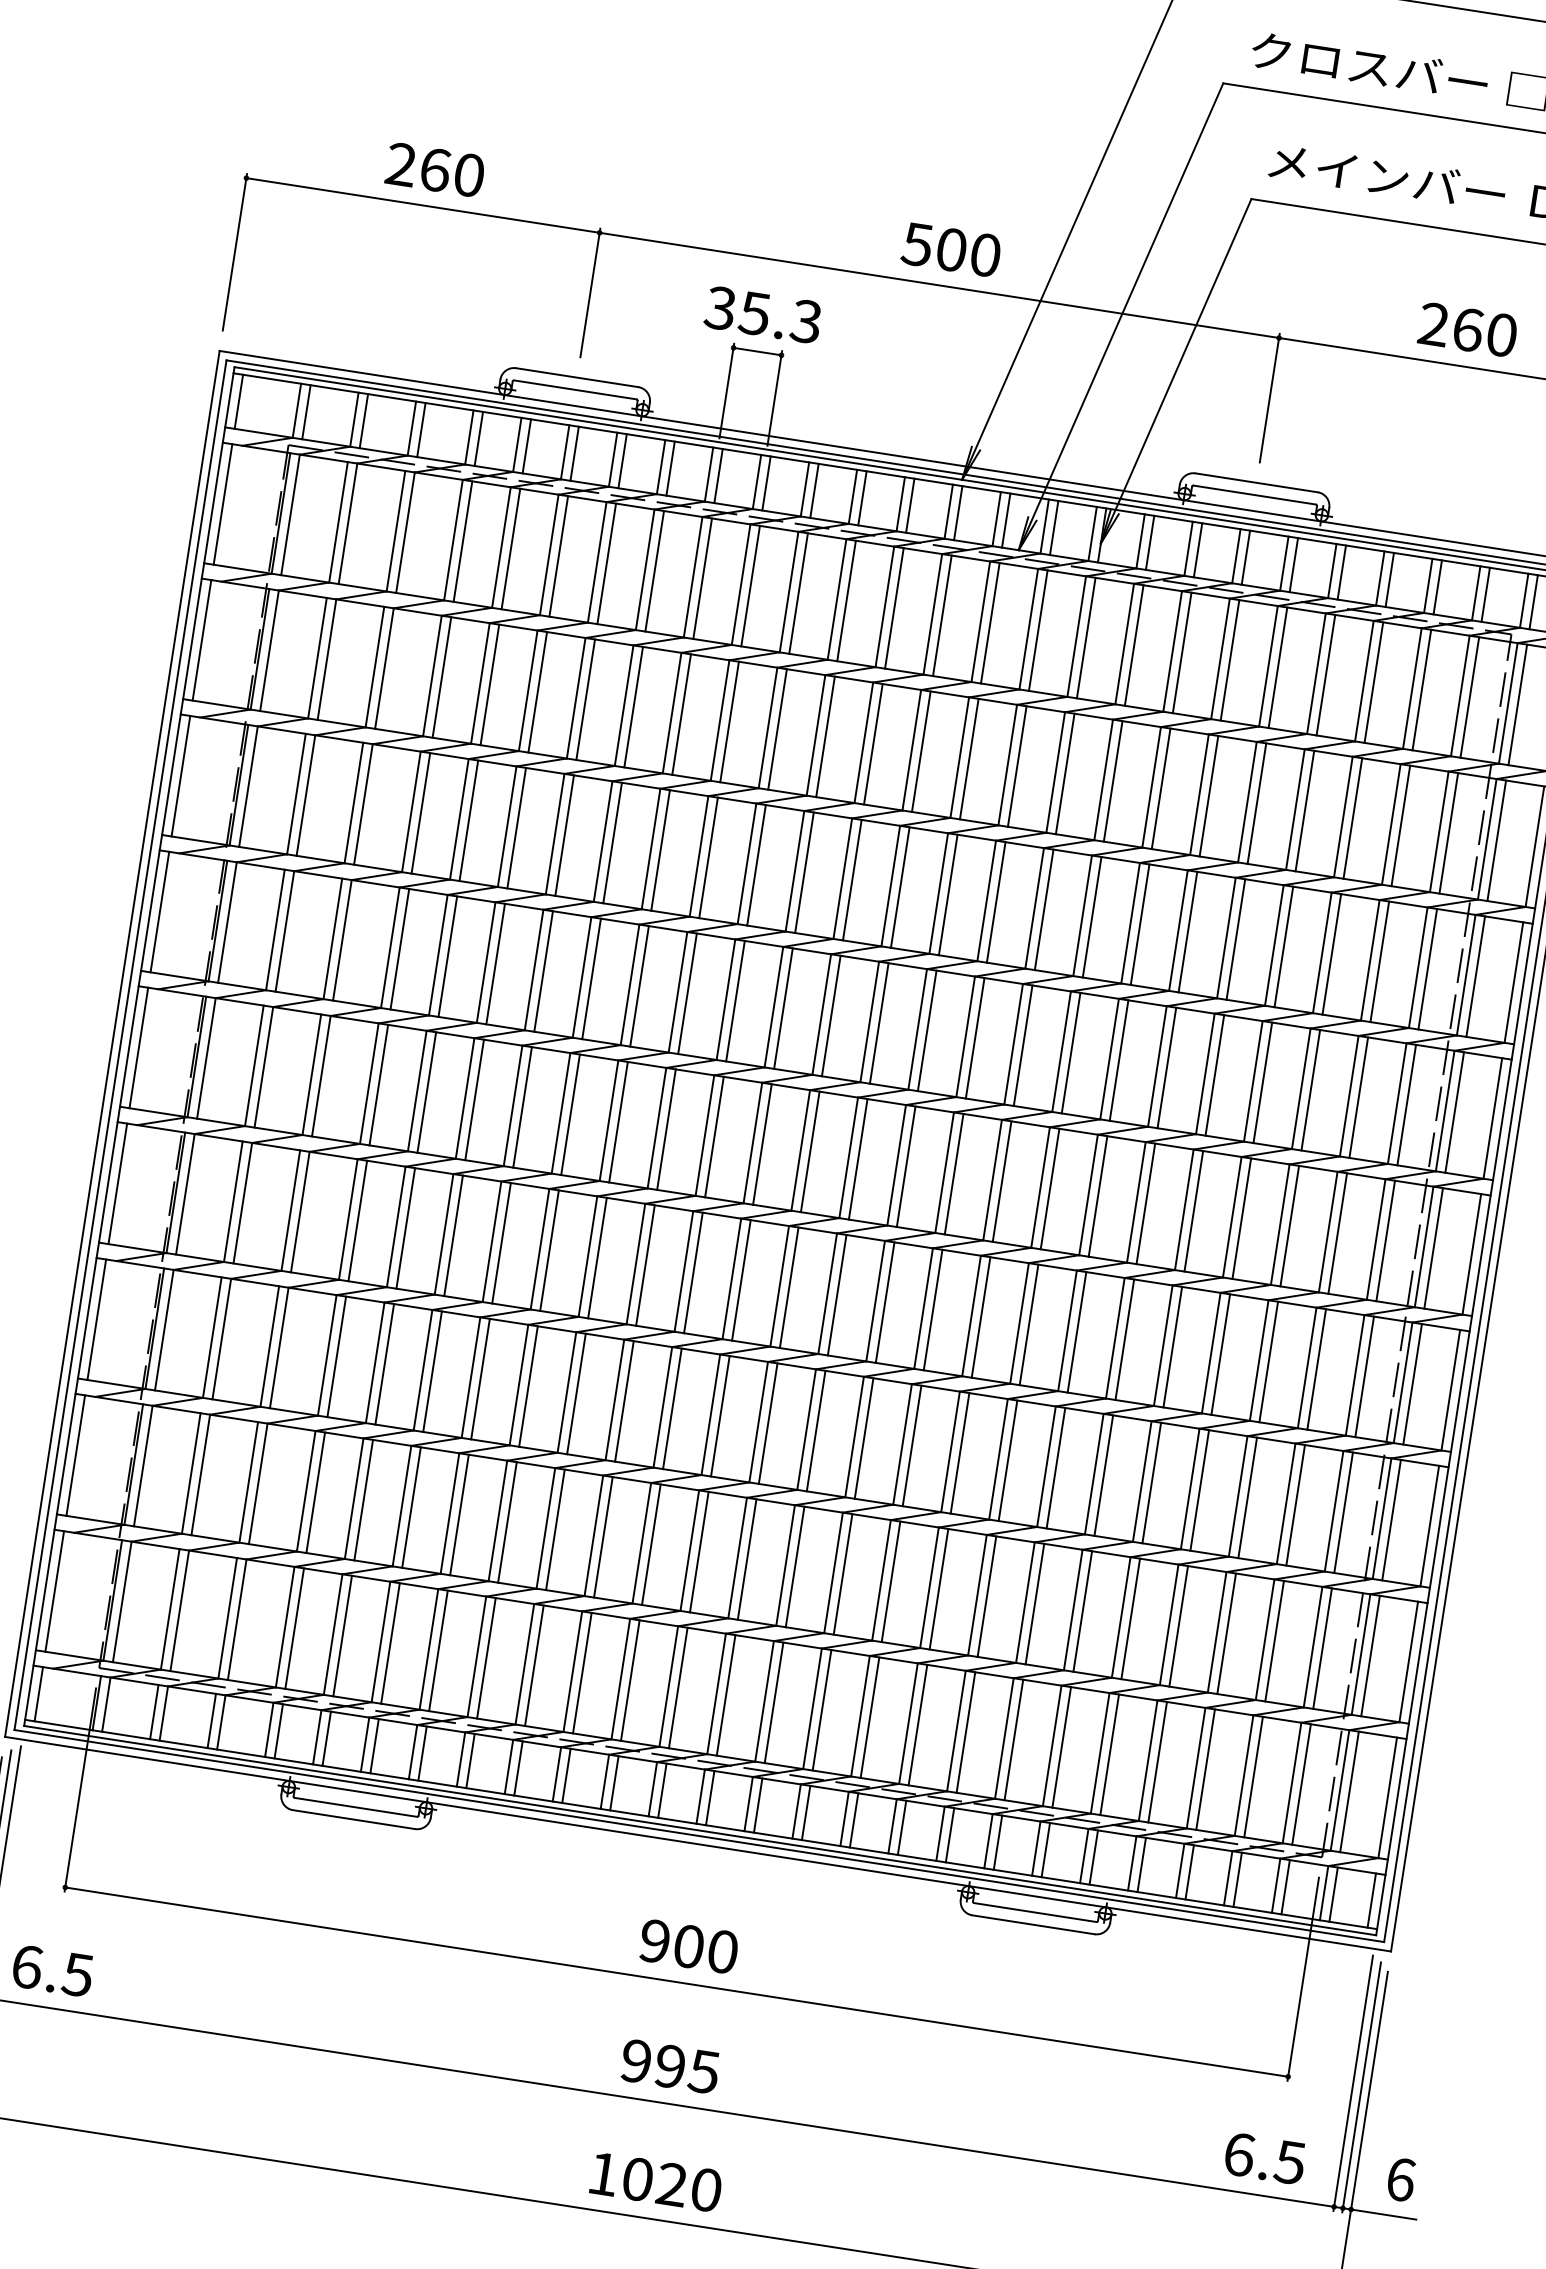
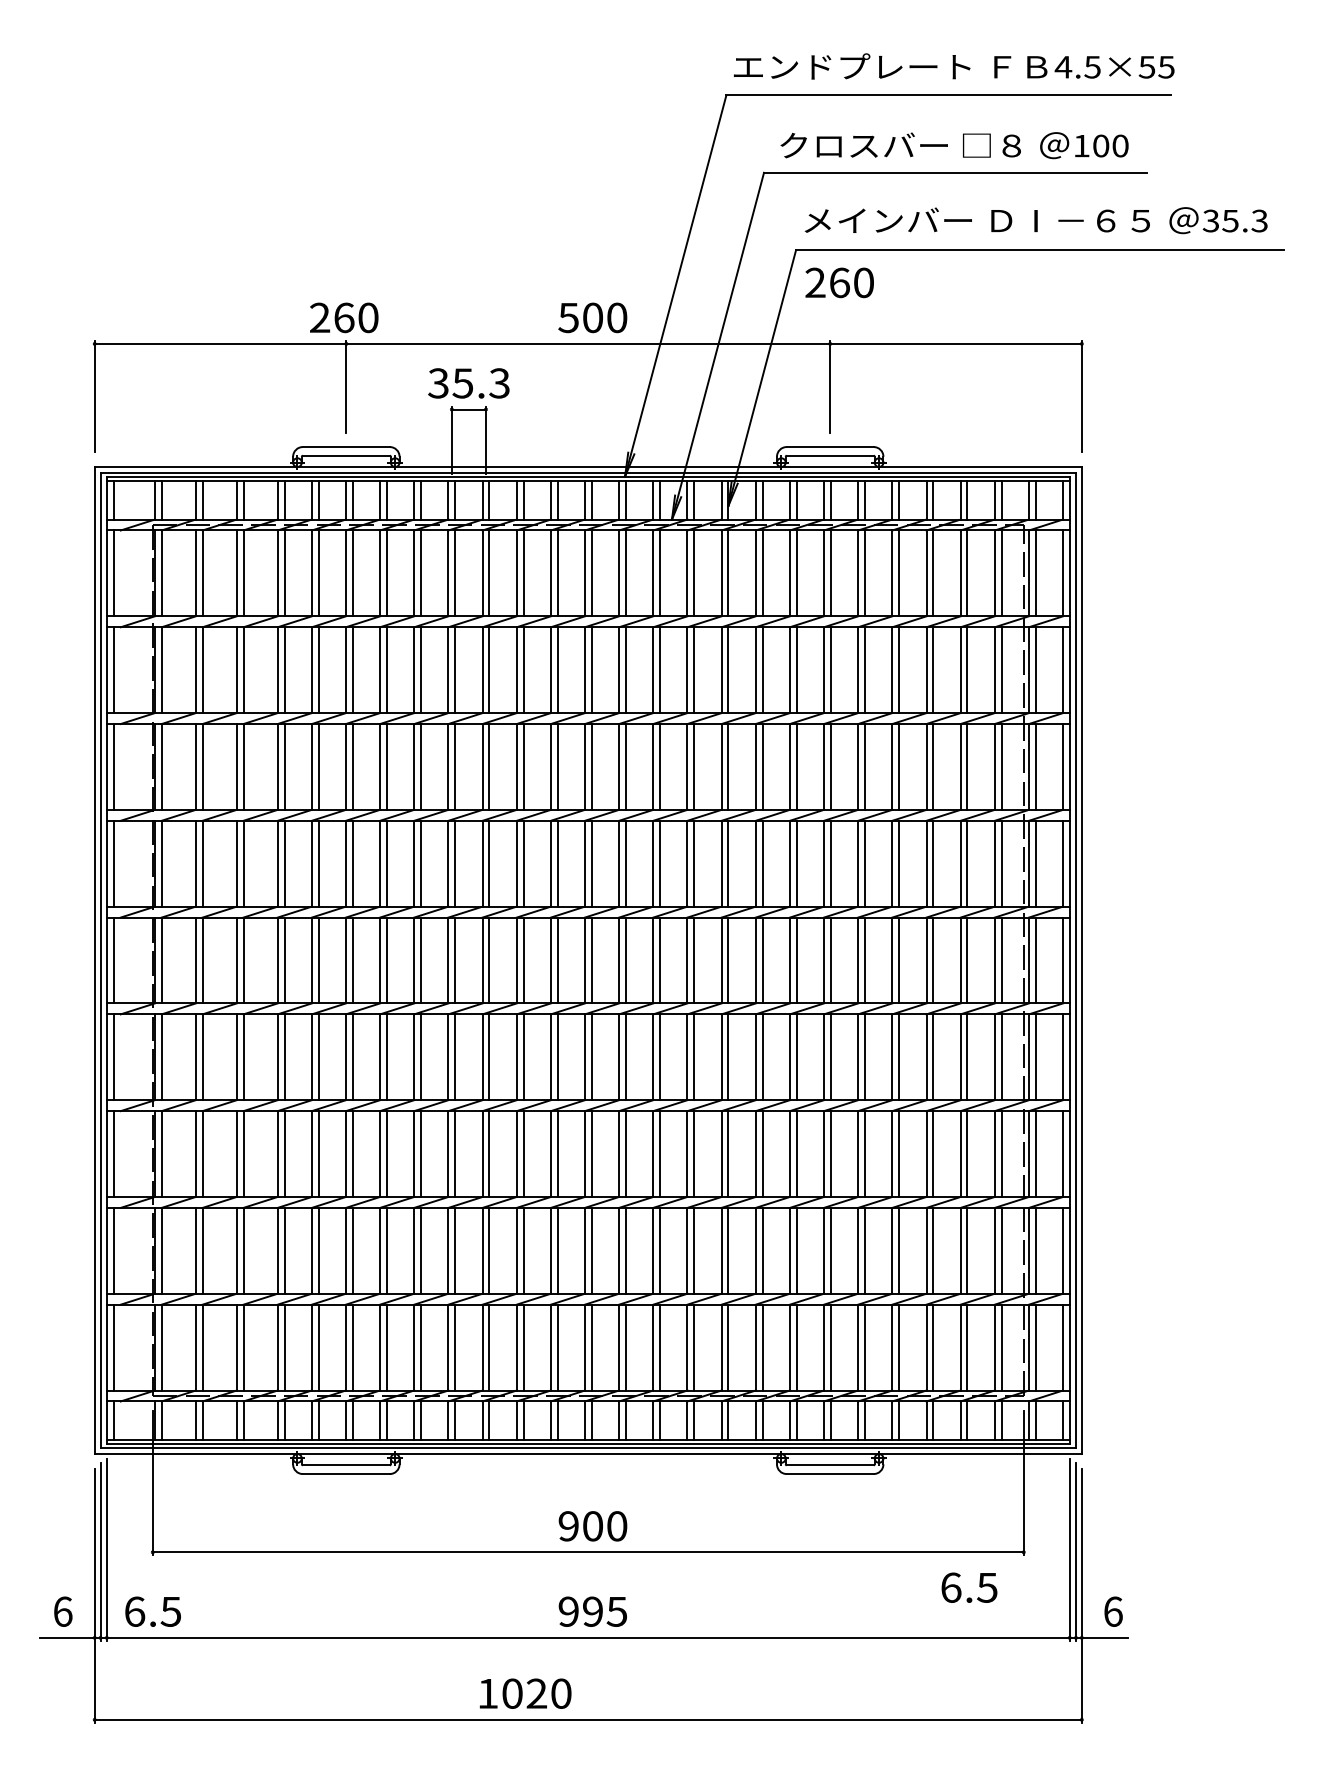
text: (435, 169) -> (344, 317), moved
text: (1467, 329) -> (839, 282), moved
text: (1265, 2158) -> (969, 1587), moved
text: (656, 2181) -> (525, 1693), moved

